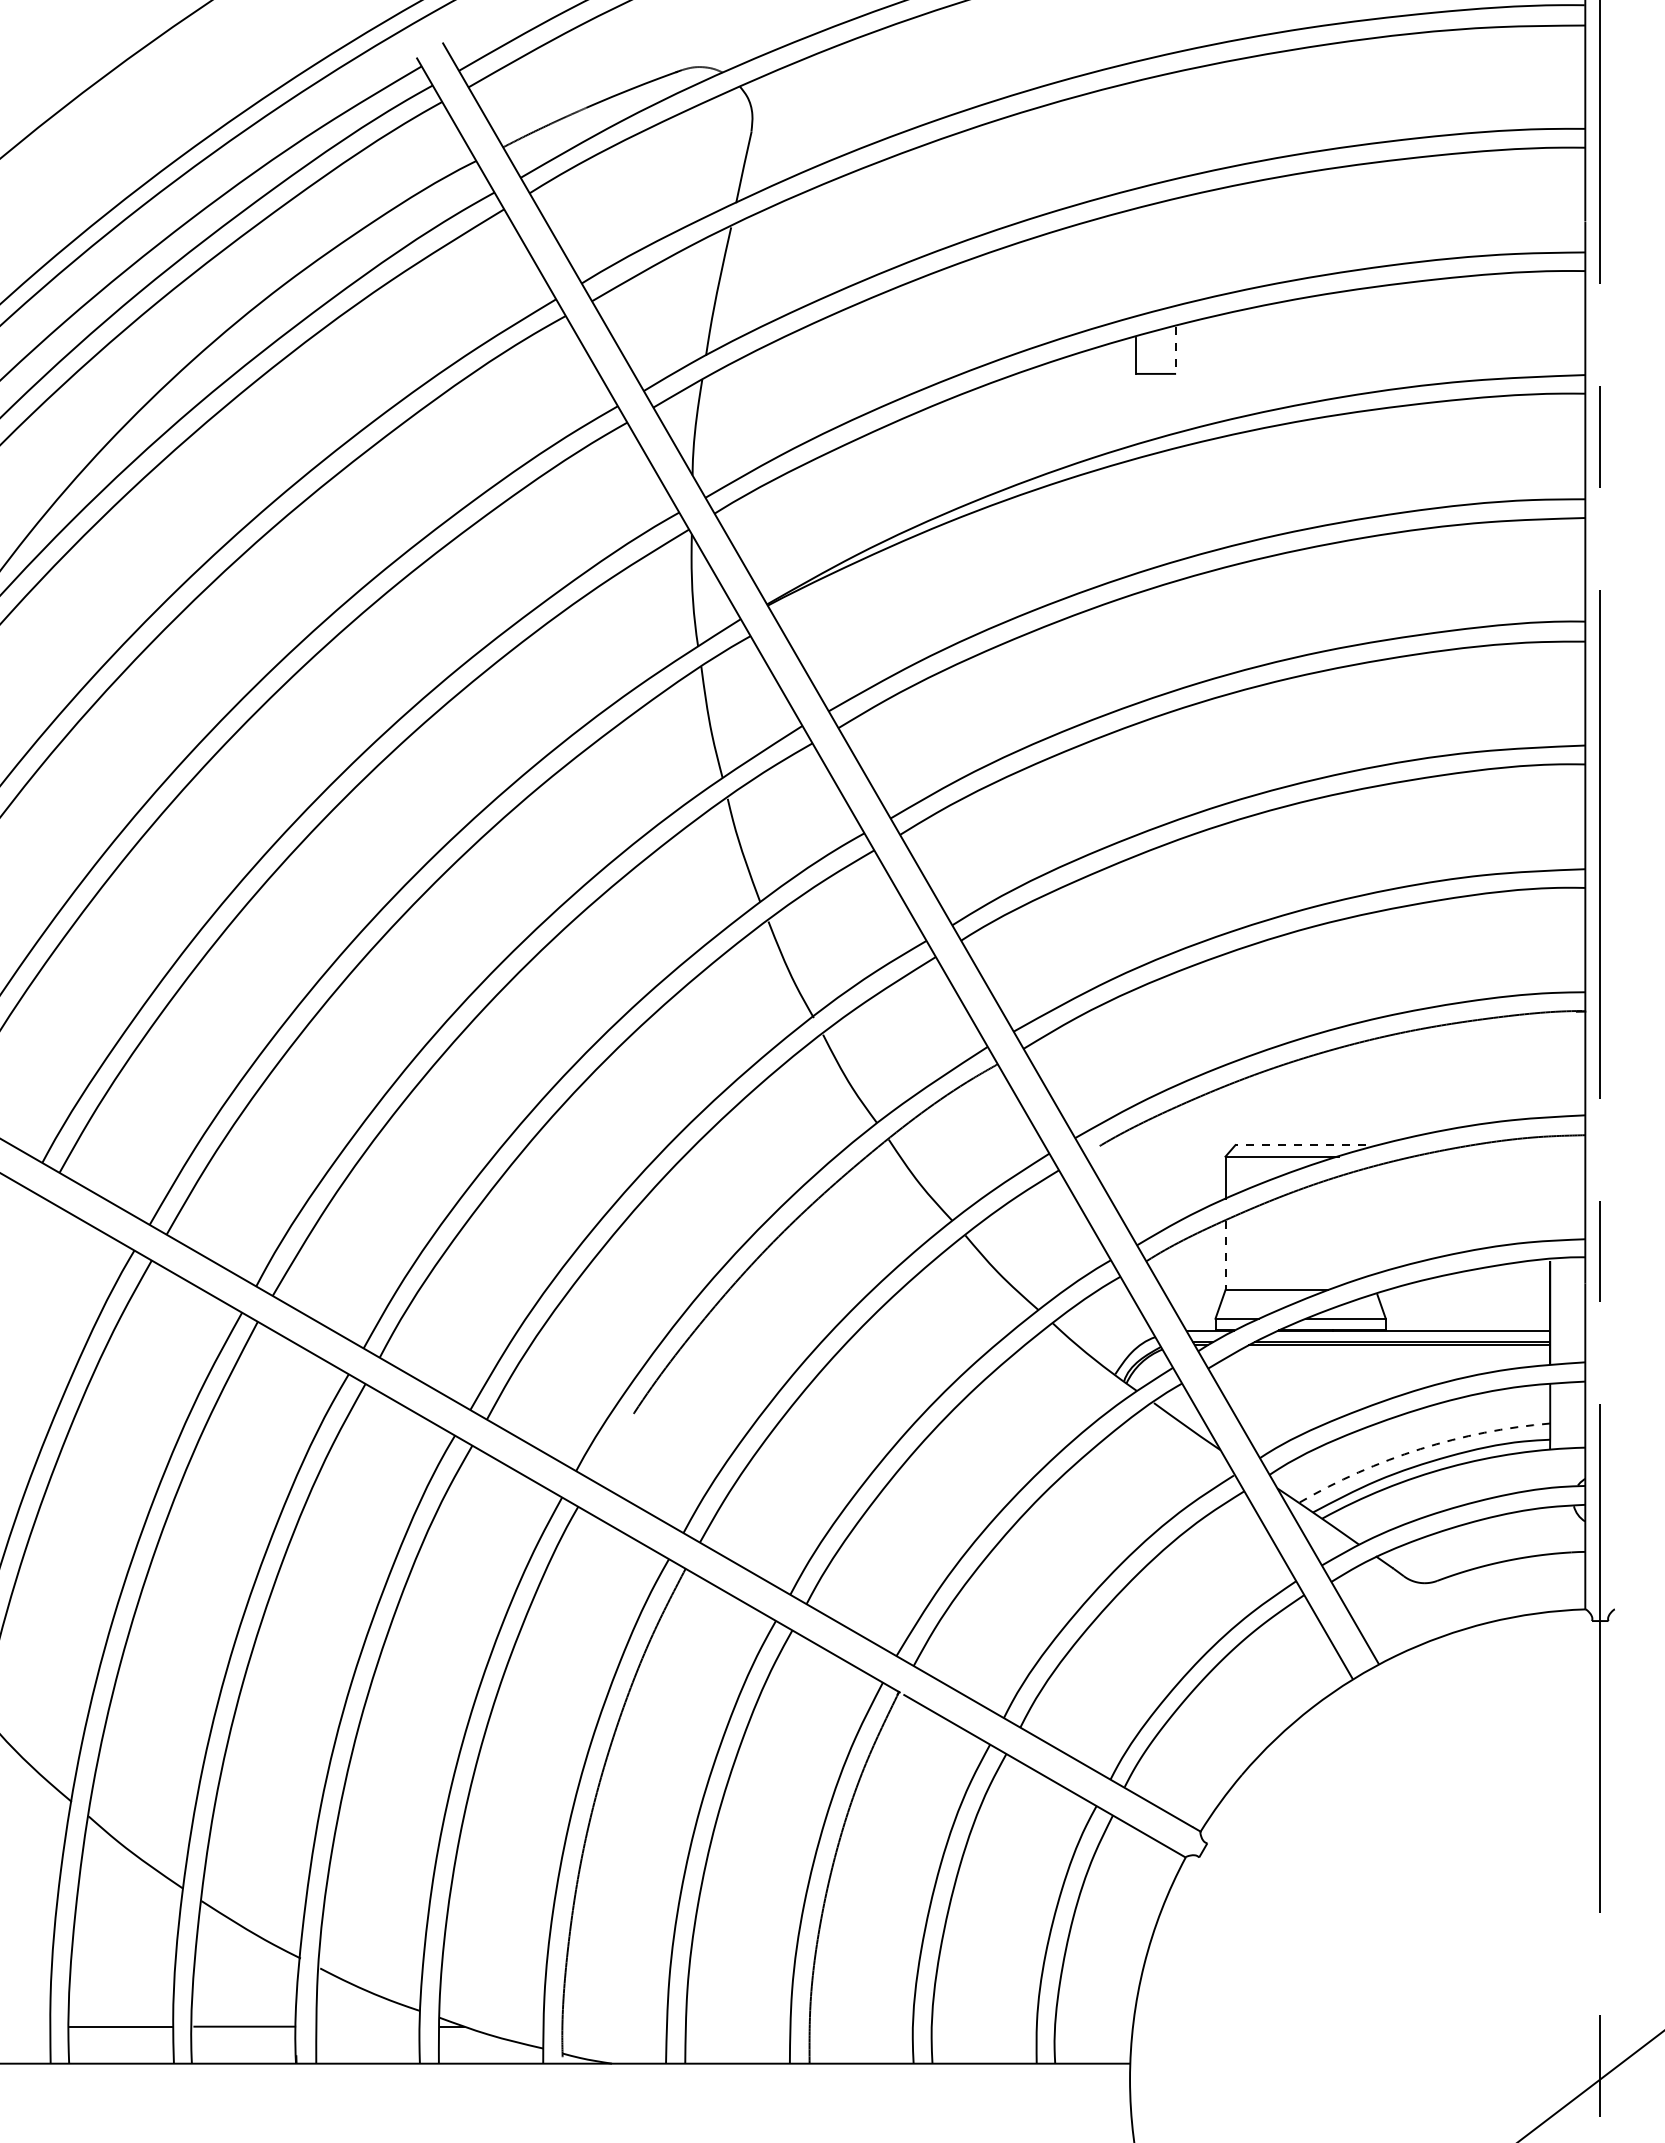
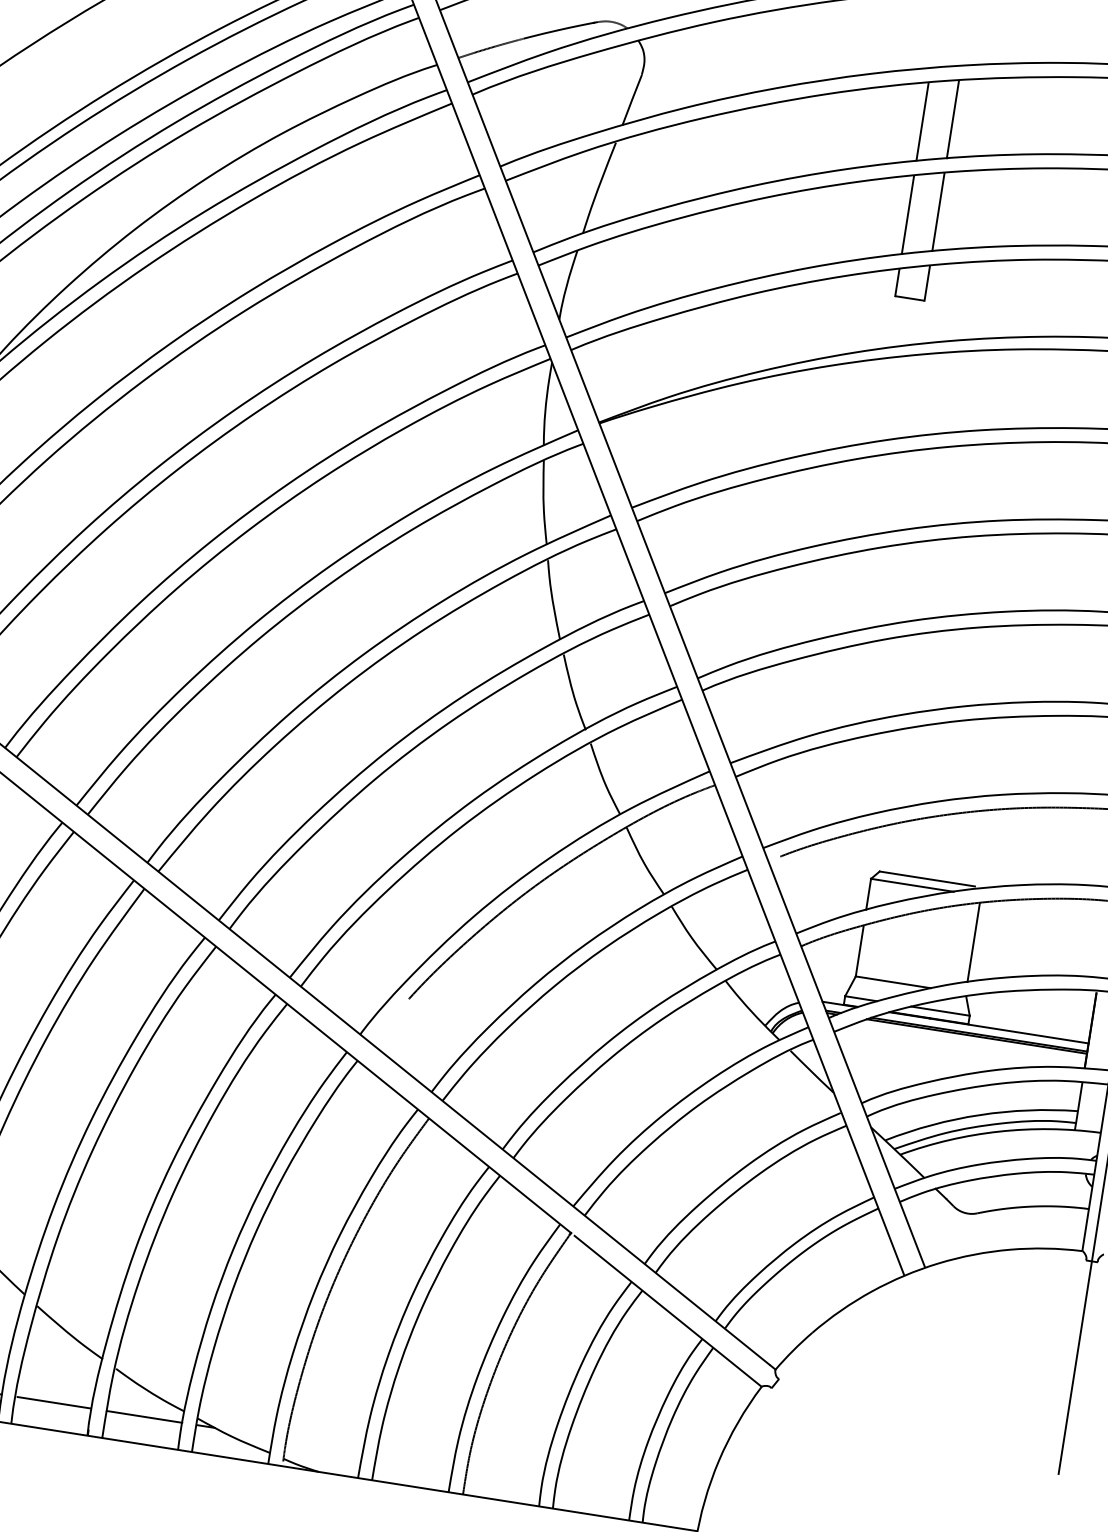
line: (1176, 126) -> (953, 119), added
line: (1135, 135) -> (922, 121), added
line: (1176, 252) -> (938, 212), added
line: (1135, 263) -> (907, 215), added
line: (1176, 350) -> (927, 283), dashed -> solid
line: (1300, 1145) -> (927, 879), dashed -> solid
line: (1375, 1220) -> (973, 942), added
line: (1225, 1255) -> (859, 951), dashed -> solid
arc: (1420, 1449) -> (980, 1115), dashed -> solid
line: (367, 2026) -> (144, 1416), added

